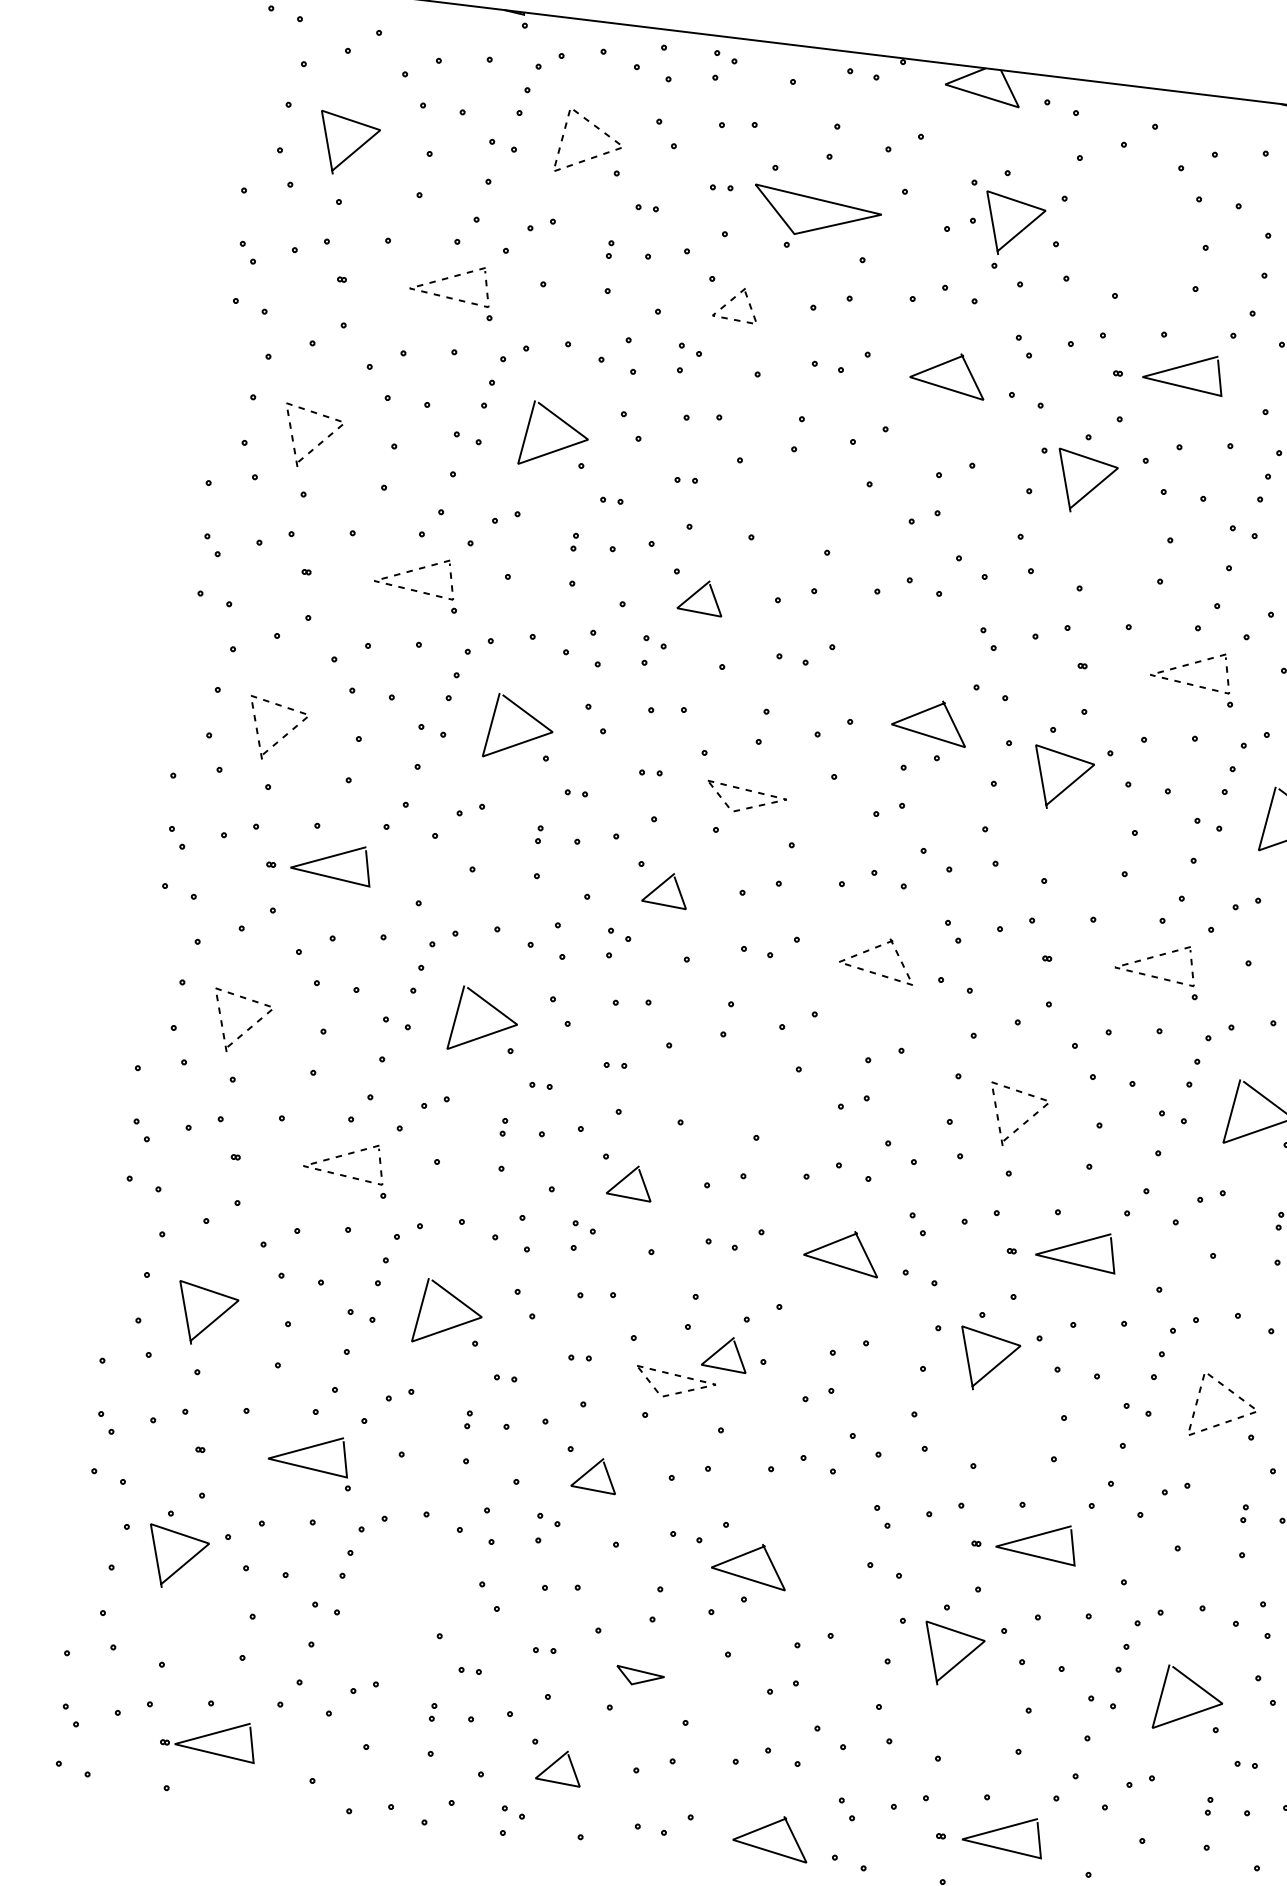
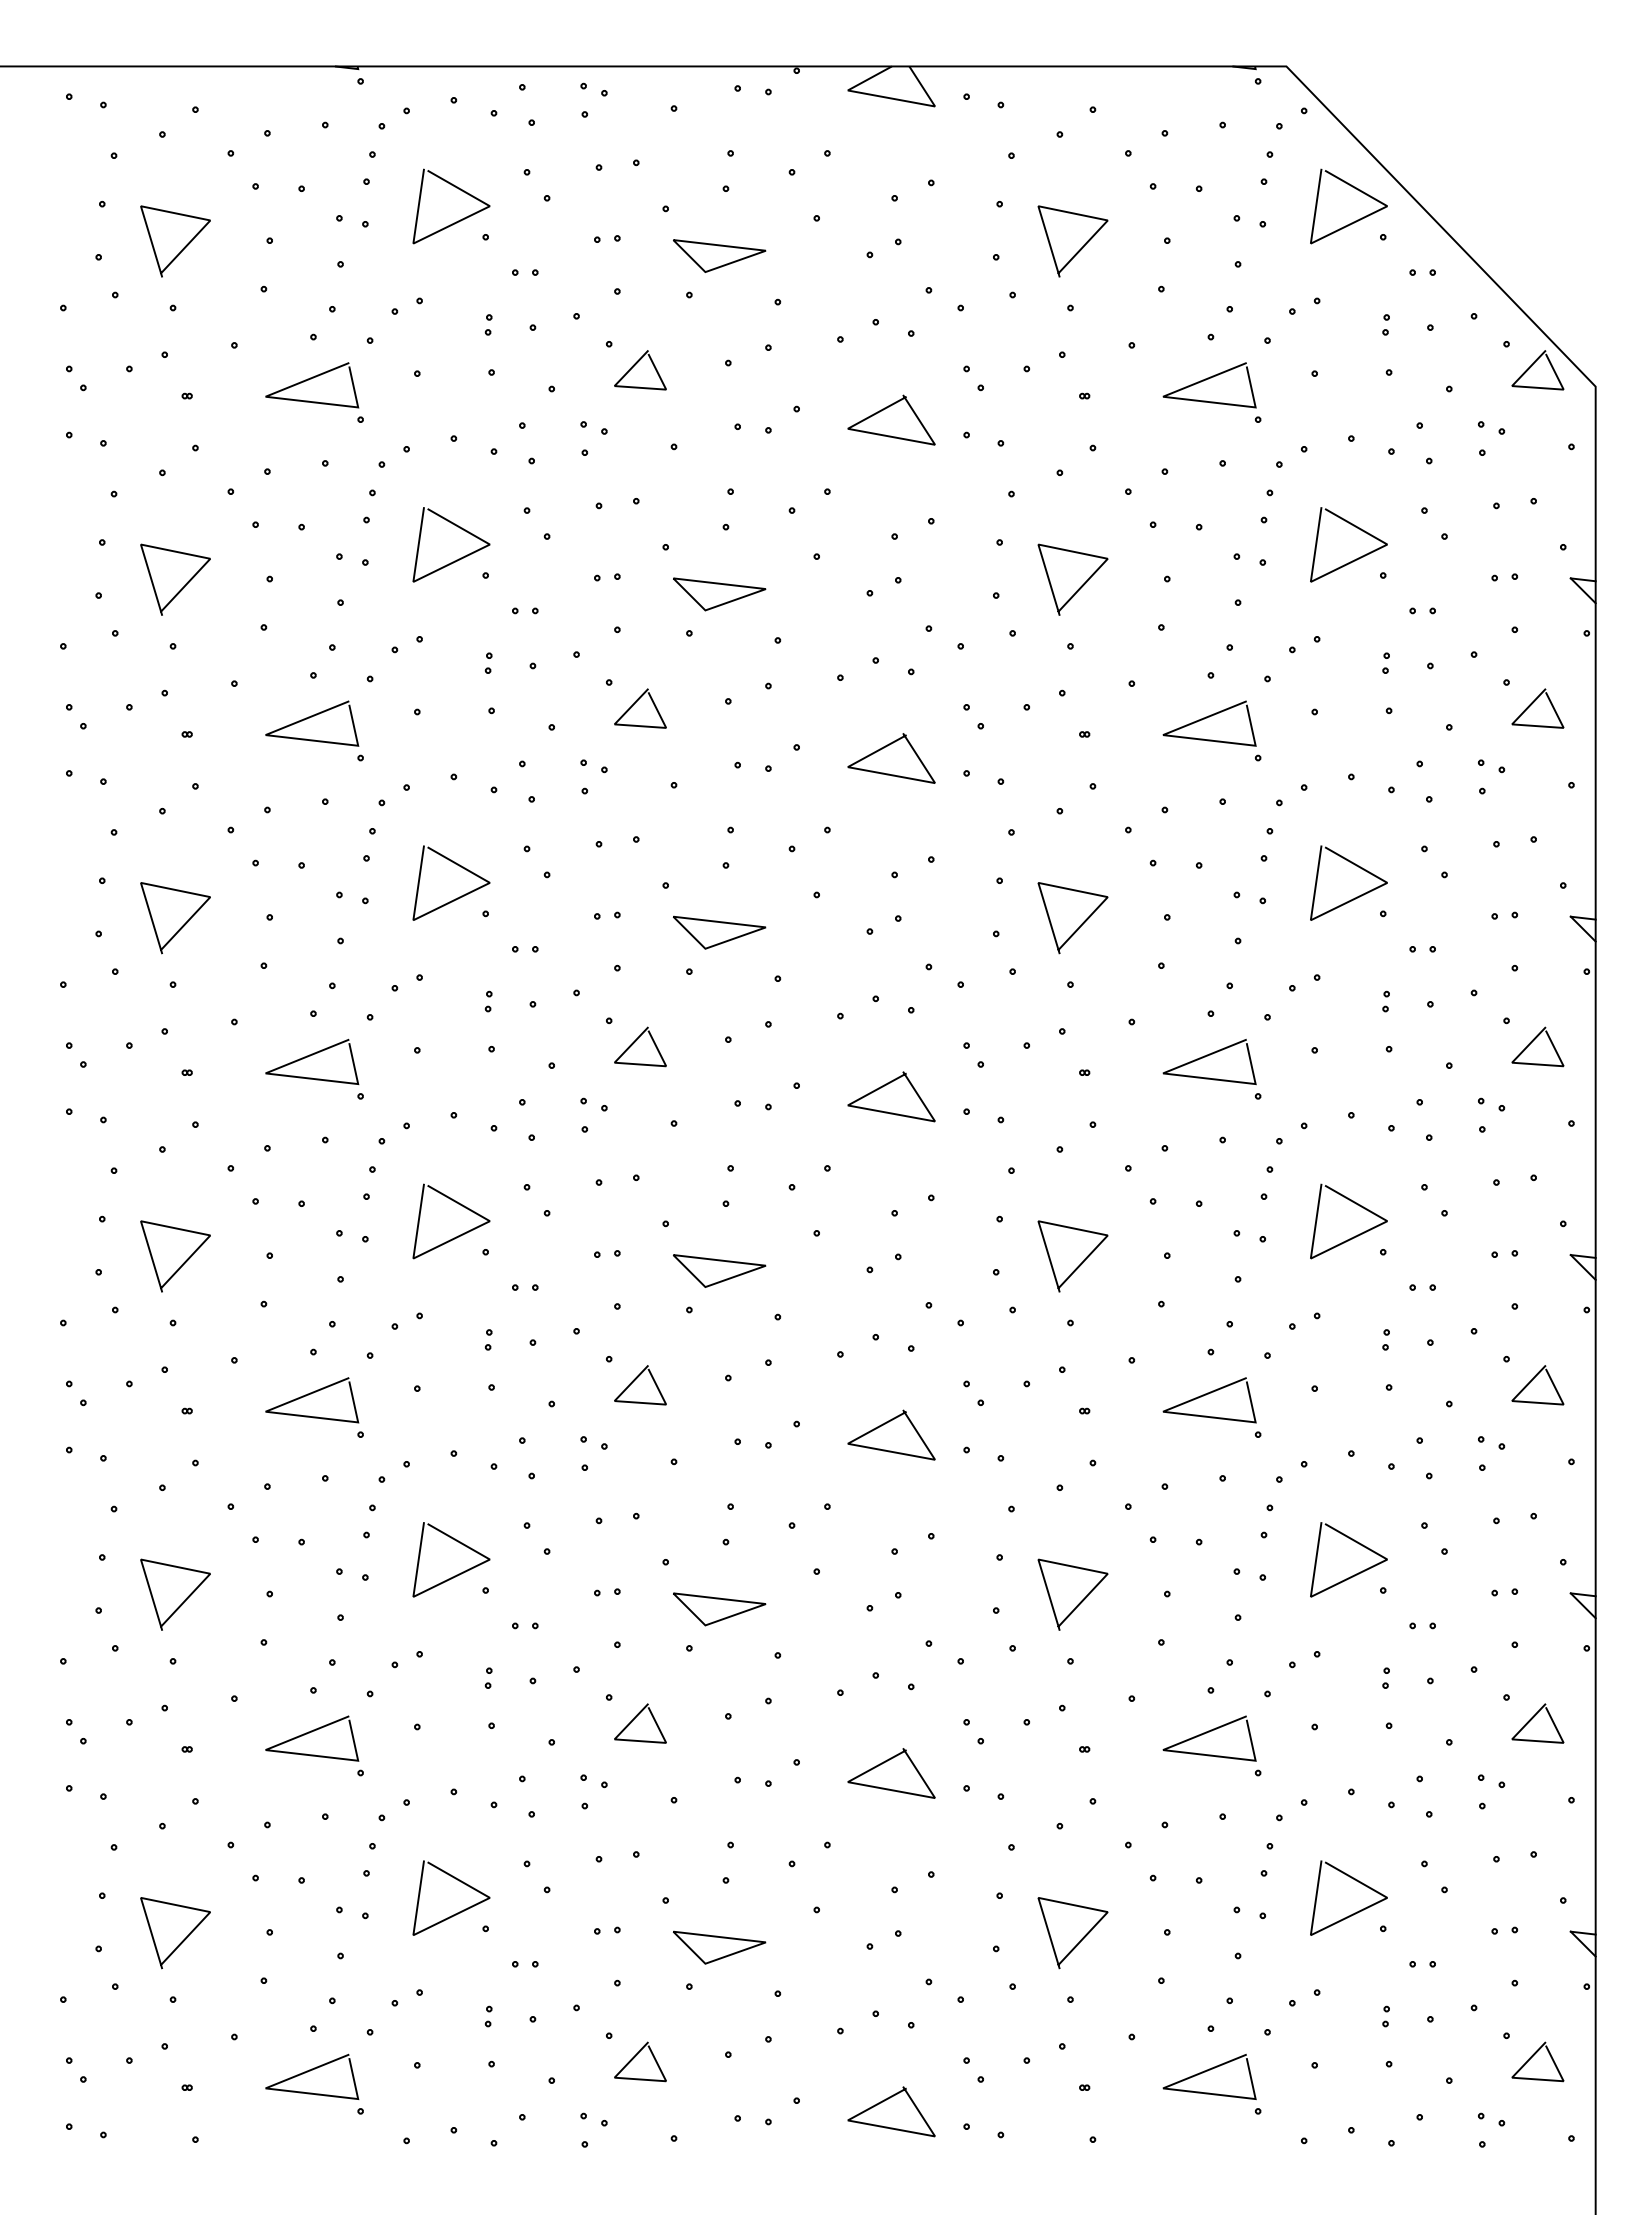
line: (586, 159) -> (449, 225), dashed -> solid
part: (816, 213) -> (719, 255), size x0.62
line: (1019, 232) -> (1080, 248), moved
line: (429, 293) -> (288, 399), dashed -> solid
line: (730, 319) -> (635, 387), dashed -> solid
line: (1181, 367) -> (1206, 380), moved
line: (315, 412) -> (175, 551), dashed -> solid
line: (1091, 489) -> (1080, 586), moved
part: (781, 506) -> (719, 594), added
line: (393, 585) -> (288, 737), dashed -> solid
line: (1169, 679) -> (1185, 737), dashed -> solid
line: (280, 705) -> (175, 889), dashed -> solid
line: (926, 711) -> (886, 747), moved
line: (1068, 785) -> (1080, 924), moved
line: (779, 801) -> (757, 930), dashed -> solid
line: (331, 857) -> (310, 1056), moved
line: (873, 972) -> (888, 1112), dashed -> solid
line: (1134, 972) -> (1185, 1076), dashed -> solid
line: (244, 998) -> (175, 1228), dashed -> solid
part: (710, 1091) -> (719, 1270), added
line: (1020, 1092) -> (1072, 1228), dashed -> solid
line: (323, 1170) -> (288, 1414), dashed -> solid
line: (1074, 1245) -> (1206, 1395), moved
line: (721, 1348) -> (767, 1562), removed
line: (994, 1366) -> (1080, 1601), moved
line: (708, 1386) -> (757, 1607), dashed -> solid
line: (1221, 1424) -> (1347, 1579), dashed -> solid
line: (1035, 1536) -> (1207, 1733), moved
line: (746, 1554) -> (886, 1762), moved
line: (182, 1565) -> (182, 1940), moved
line: (418, 1618) -> (459, 1911), added
line: (958, 1661) -> (1080, 1939), moved
part: (639, 1676) -> (719, 1947), size x1.67
line: (215, 1734) -> (310, 2071), moved
line: (1002, 1829) -> (1207, 2071), moved

